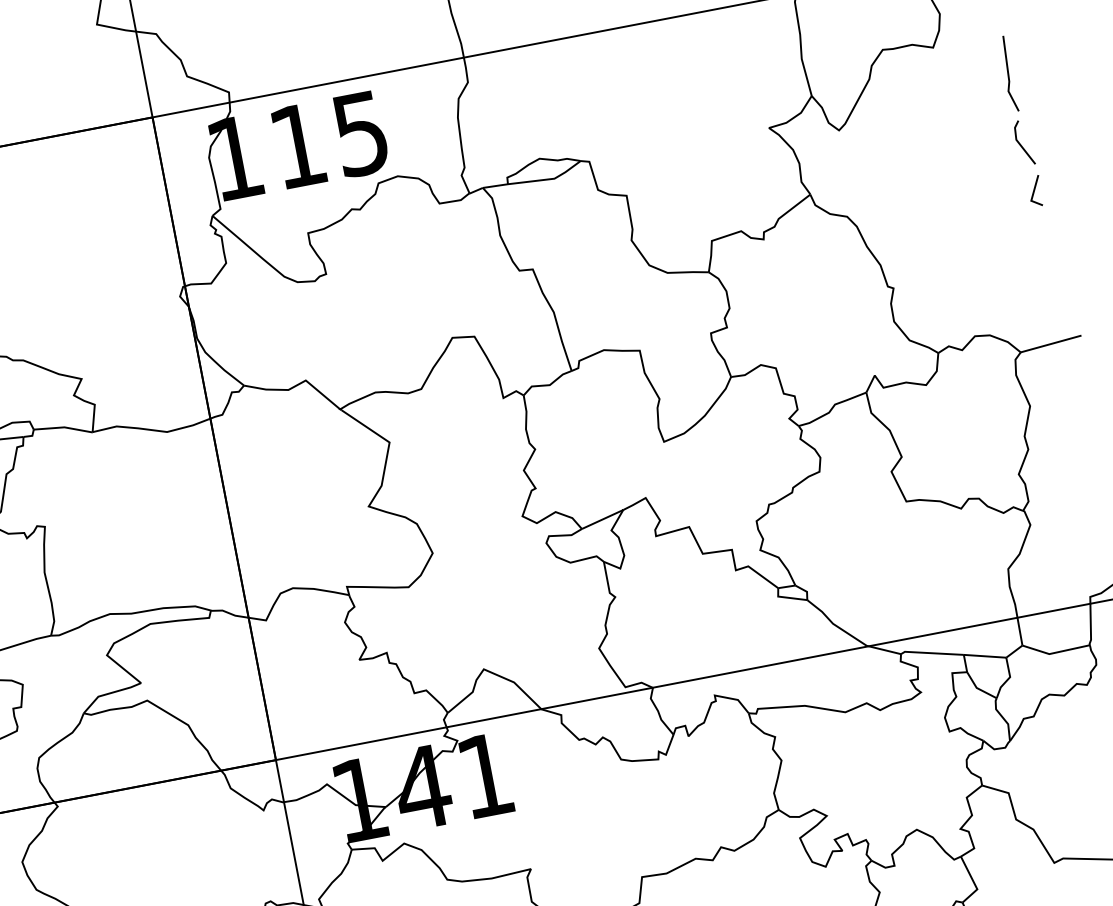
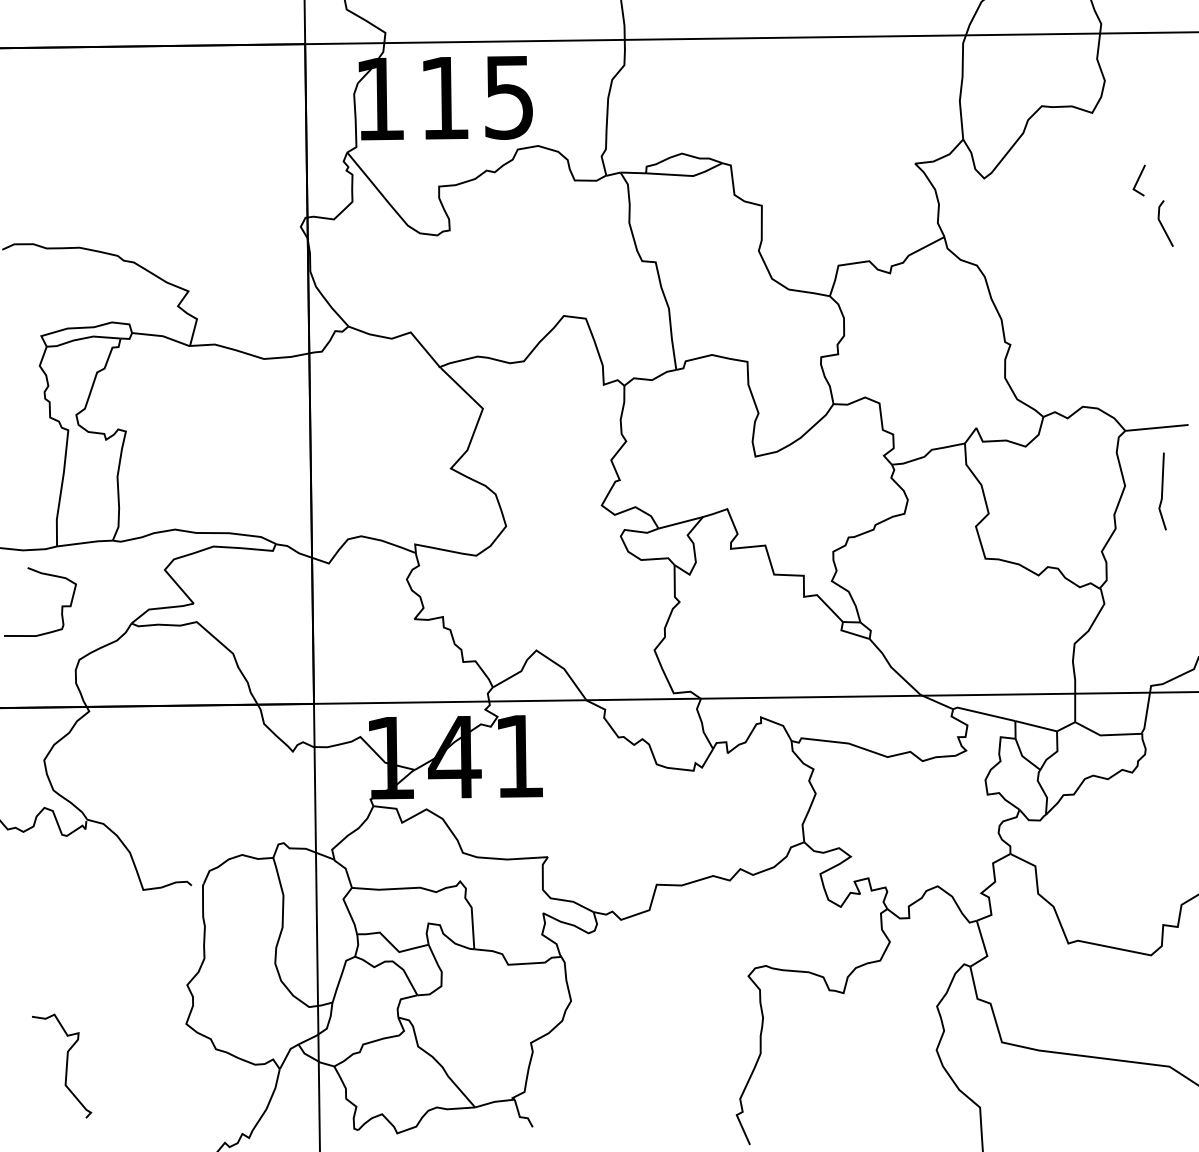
line: (1008, 74) -> (1162, 491), moved
line: (1034, 191) -> (1138, 180), moved

